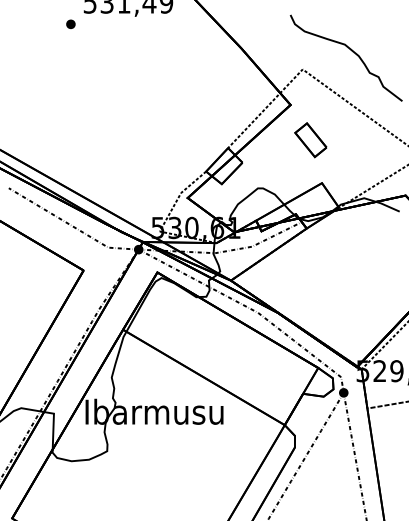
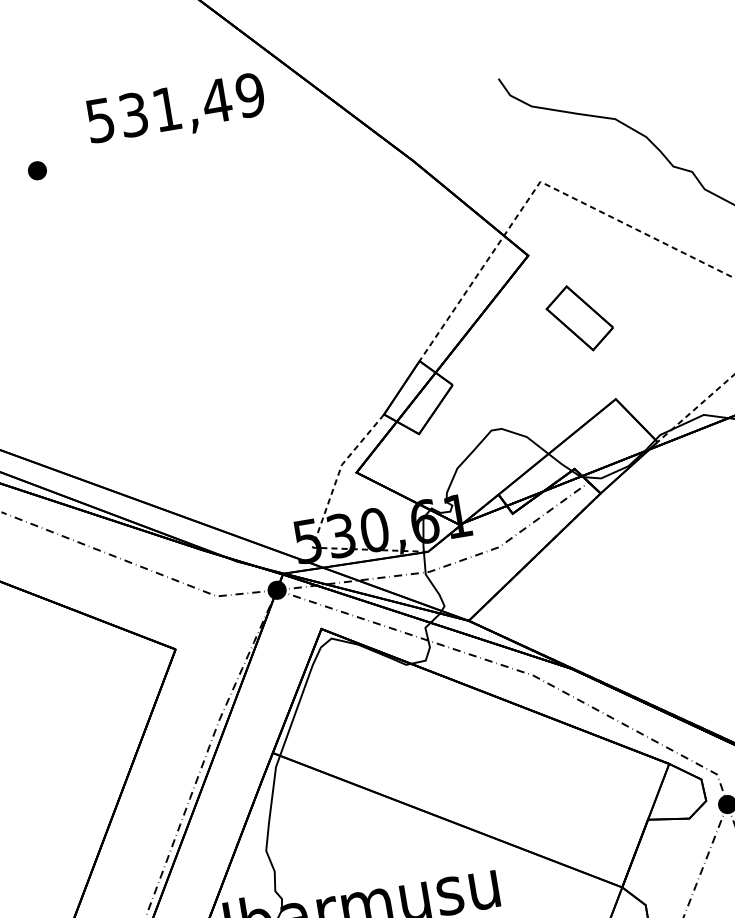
part: (70, 23) -> (36, 169), moved

